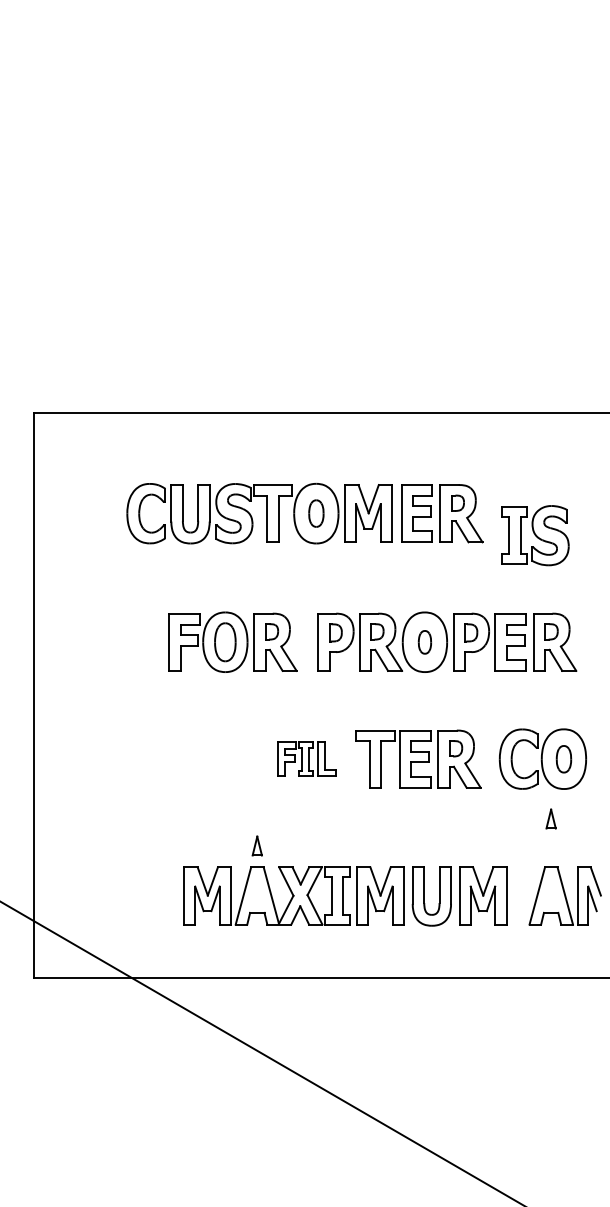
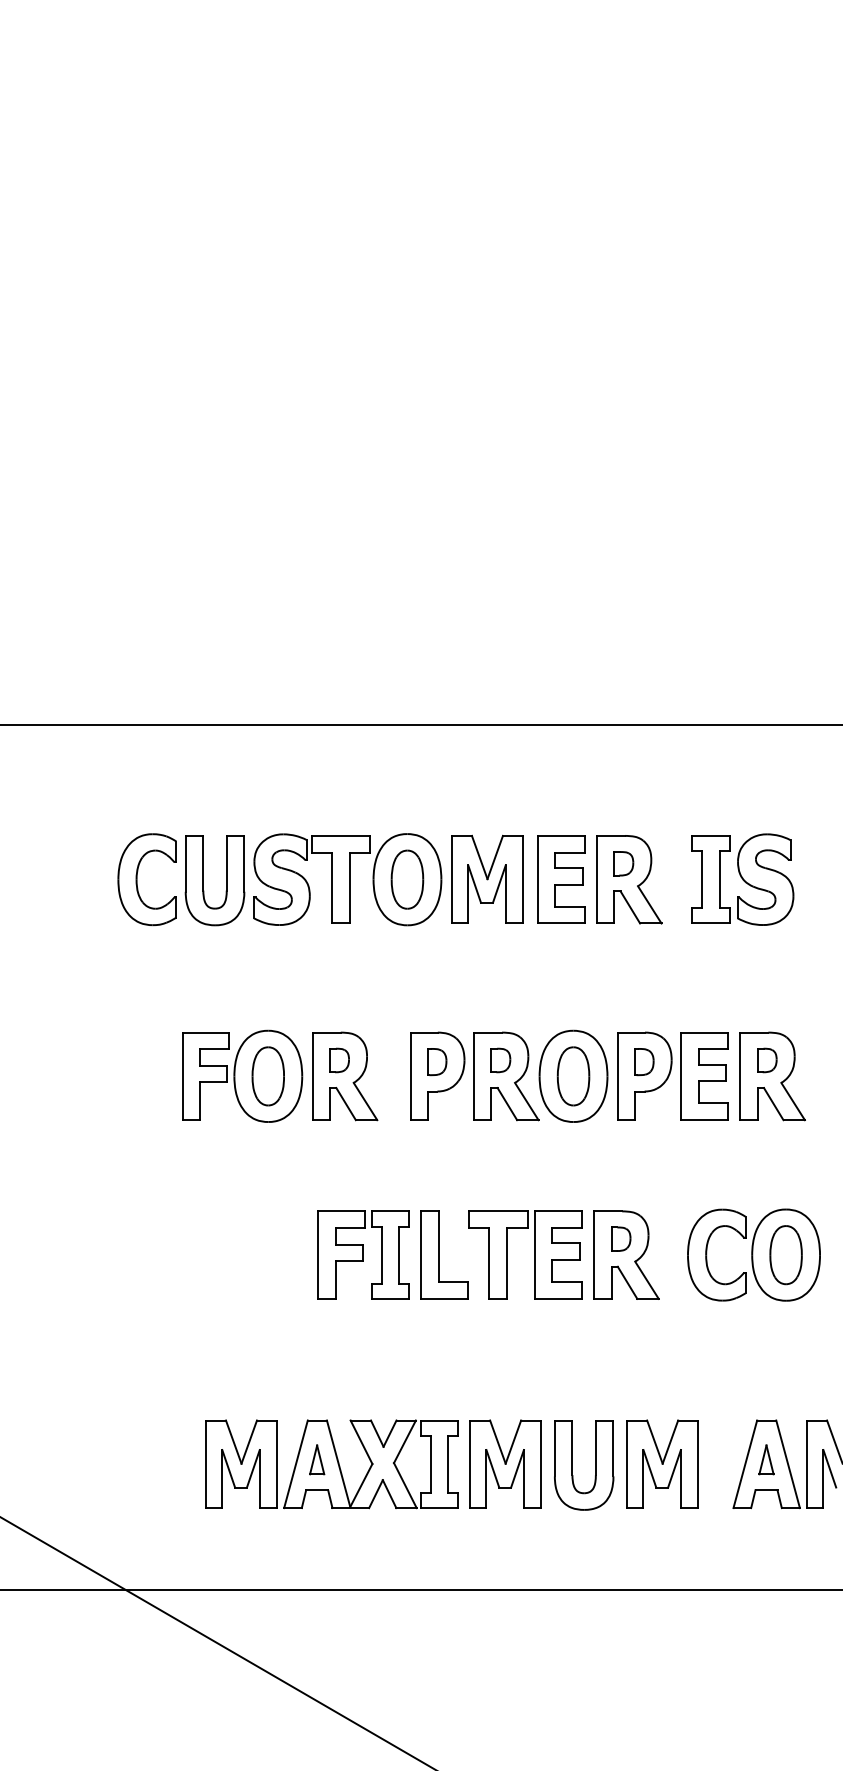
part: (316, 513) -> (407, 879), size x1.43
part: (535, 535) -> (742, 879), moved
part: (424, 642) -> (572, 1076), size x1.67
part: (306, 759) -> (392, 1255), size x1.67
part: (563, 759) -> (785, 1255), size x1.43
part: (550, 818) -> (765, 1459), moved
part: (256, 845) -> (315, 1459), moved

